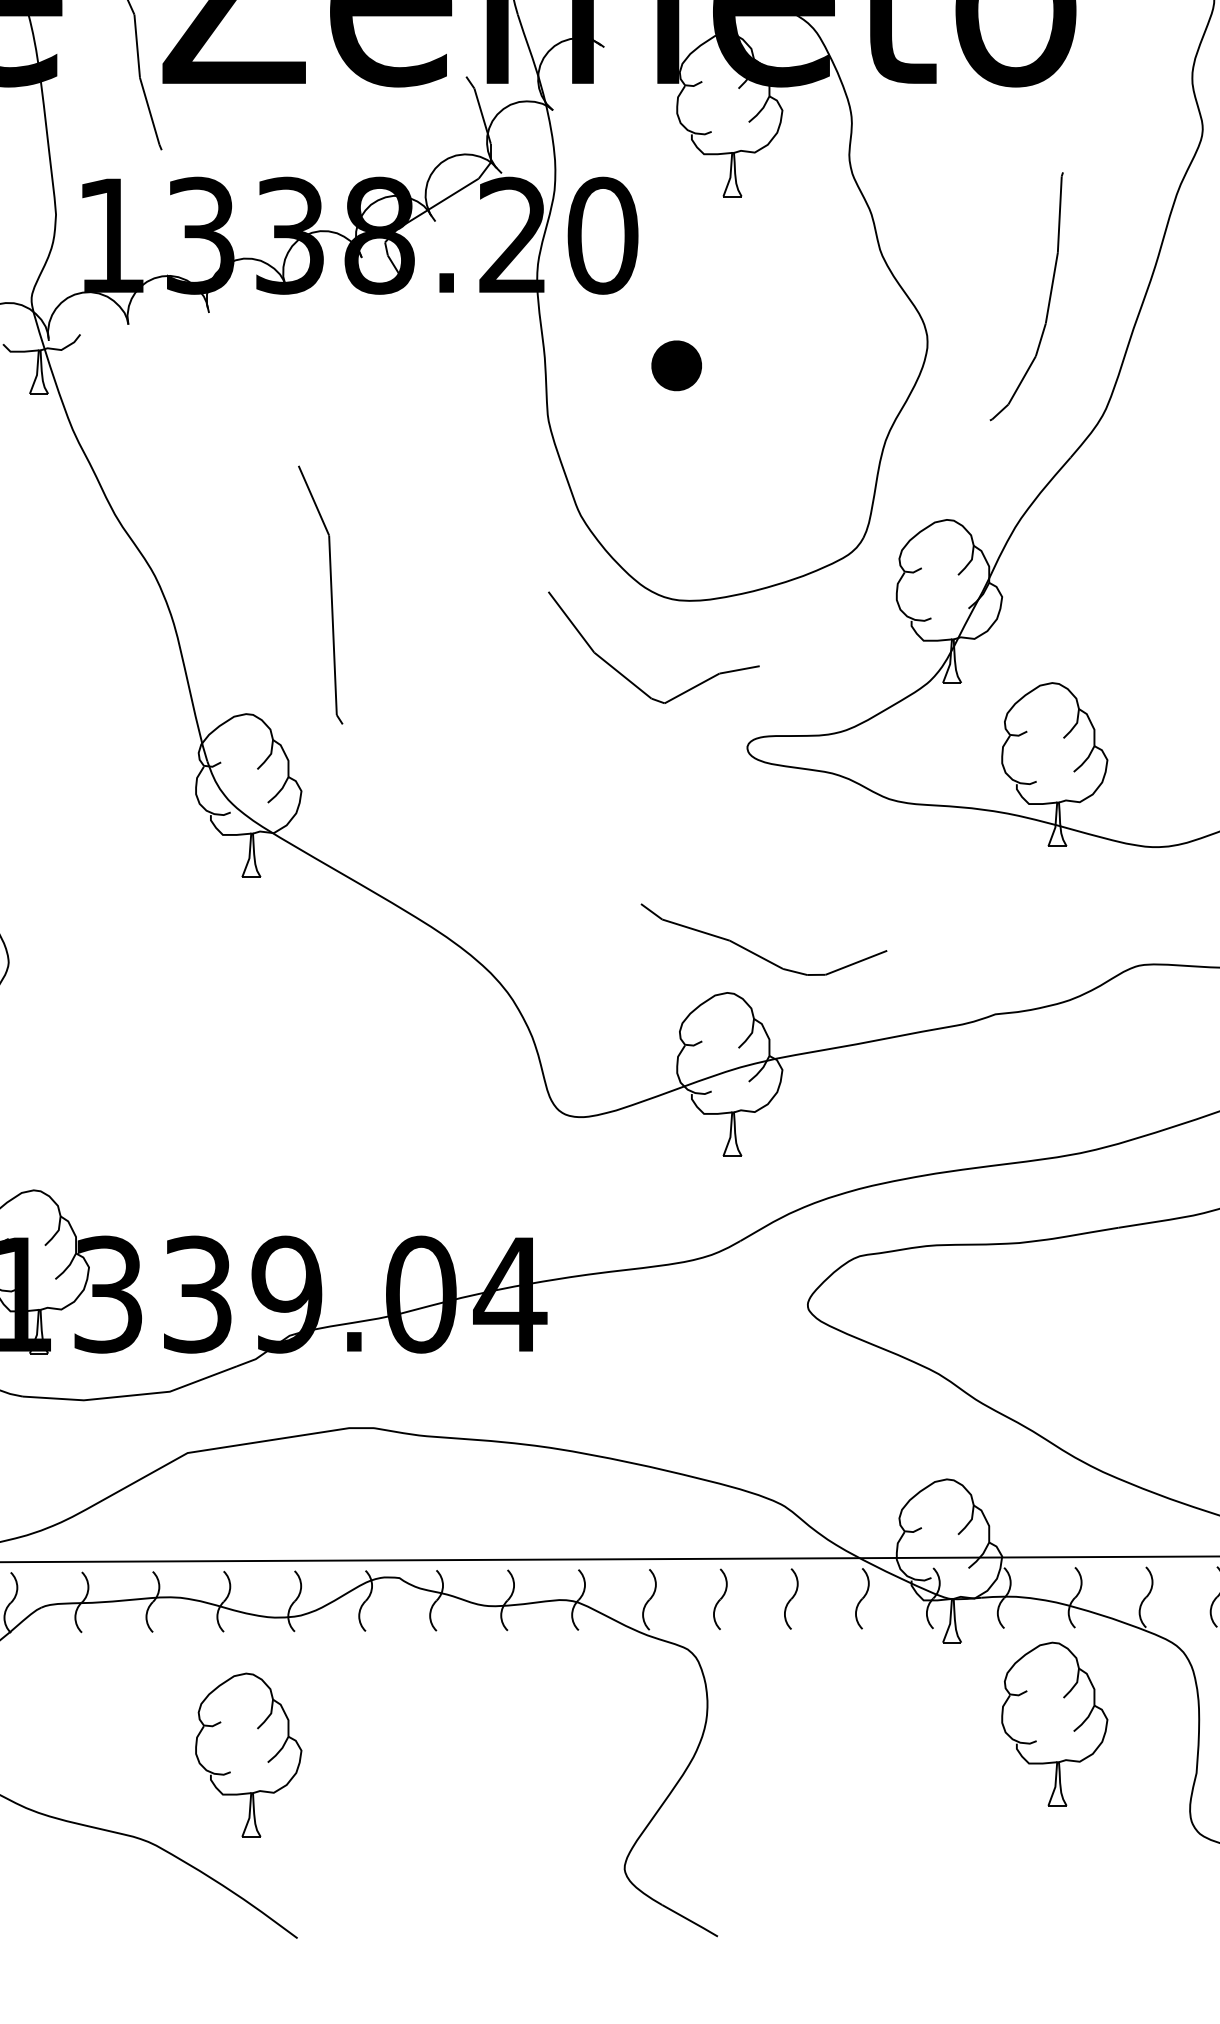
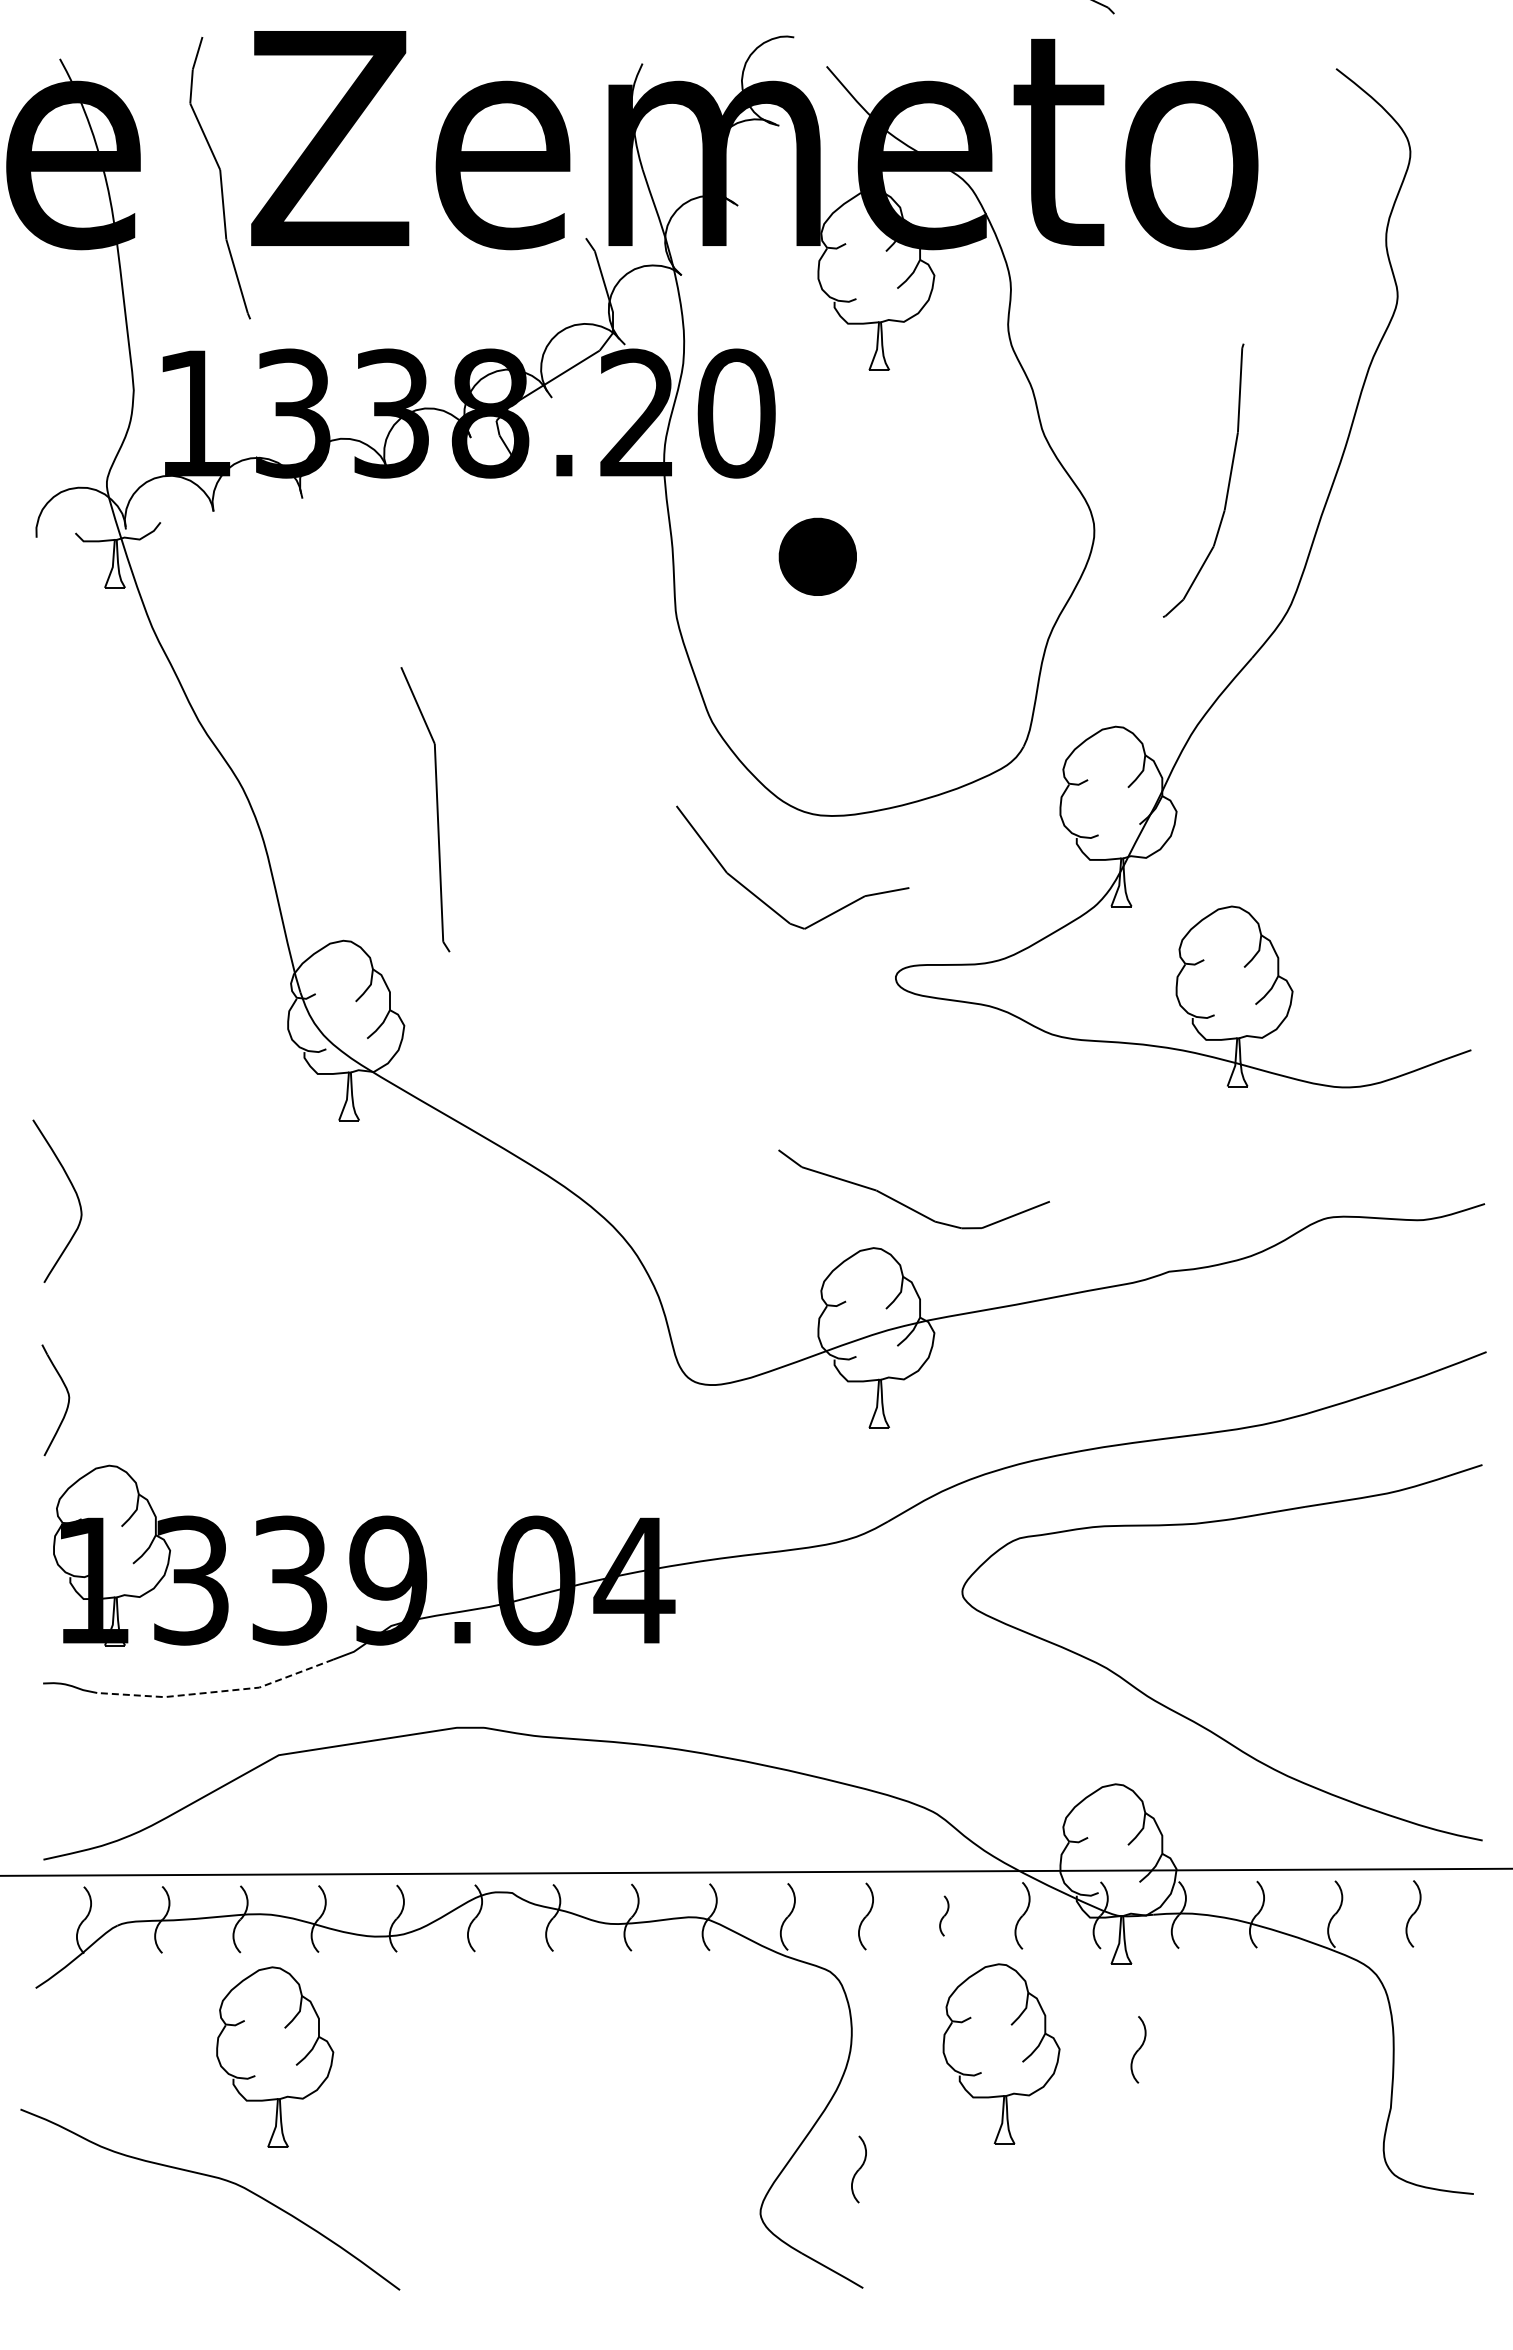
part: (676, 365) -> (817, 556), size x1.4
line: (131, 1395) -> (216, 1691), solid -> dashed
part: (791, 1598) -> (944, 1915), size x0.6
part: (967, 1720) -> (1138, 2049), added
part: (1054, 1723) -> (1001, 2053), moved
part: (249, 1754) -> (275, 2056), moved
part: (713, 1828) -> (858, 2169), added

